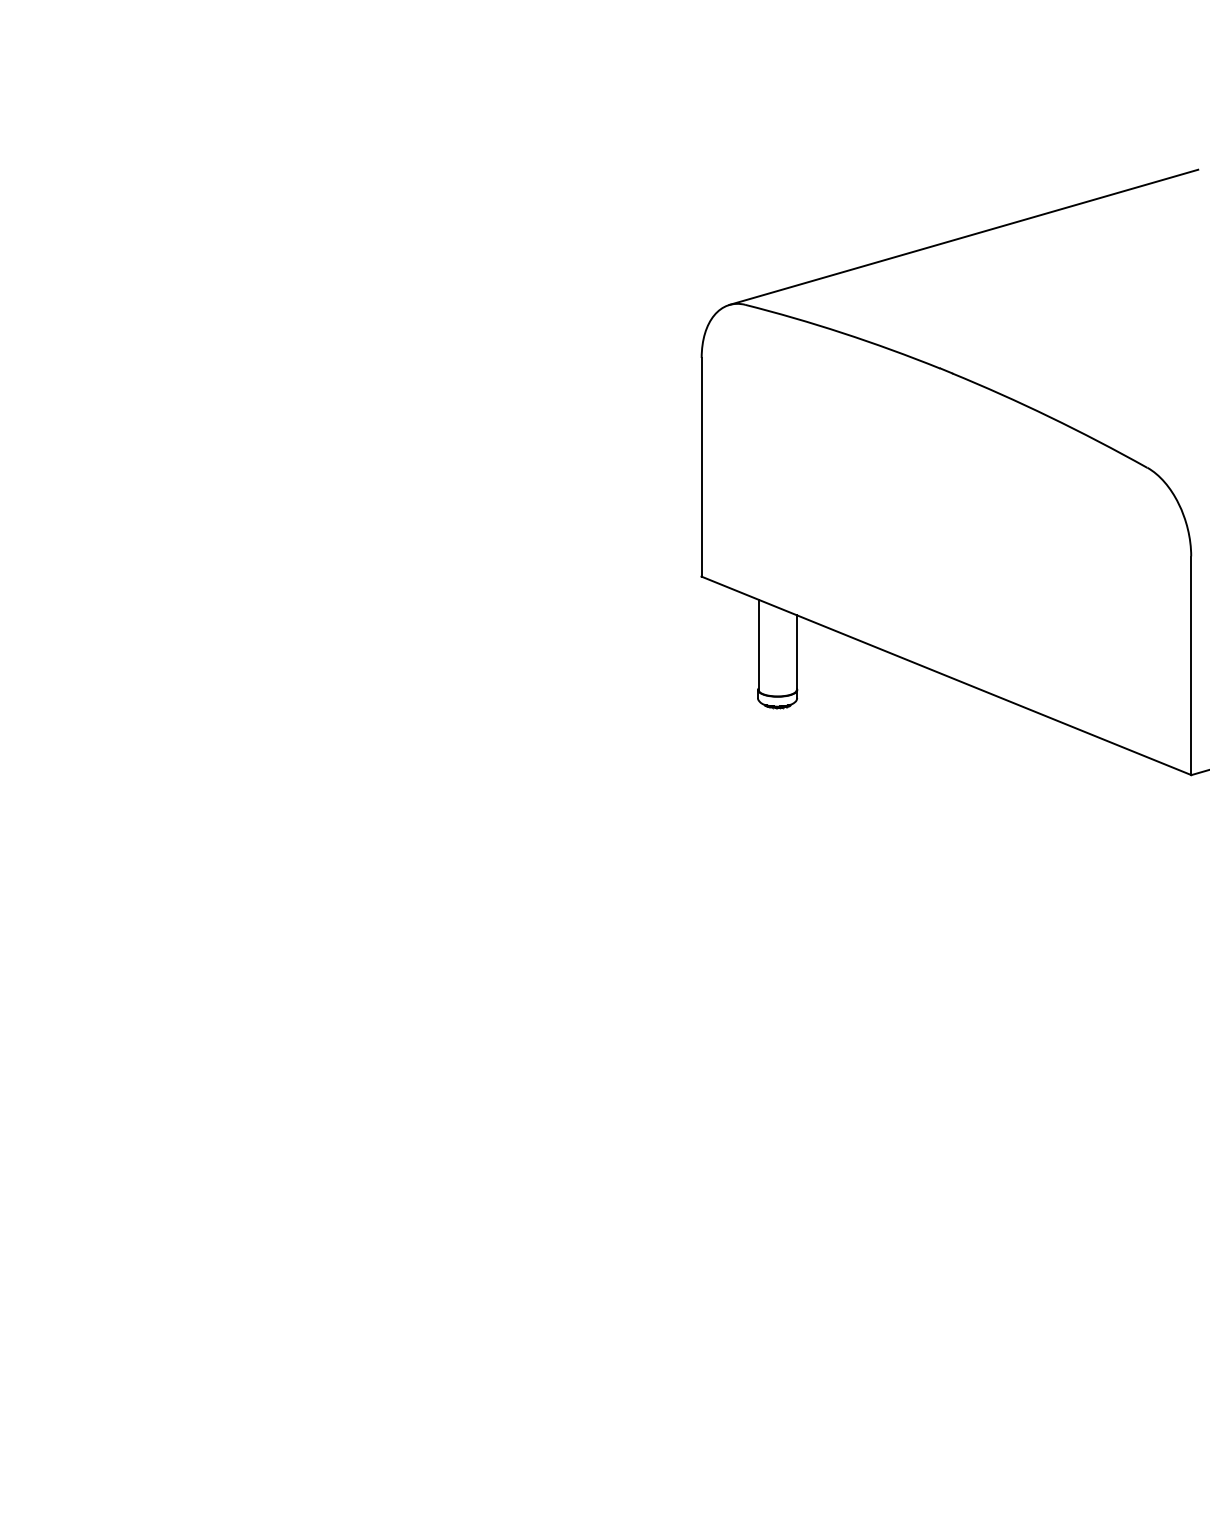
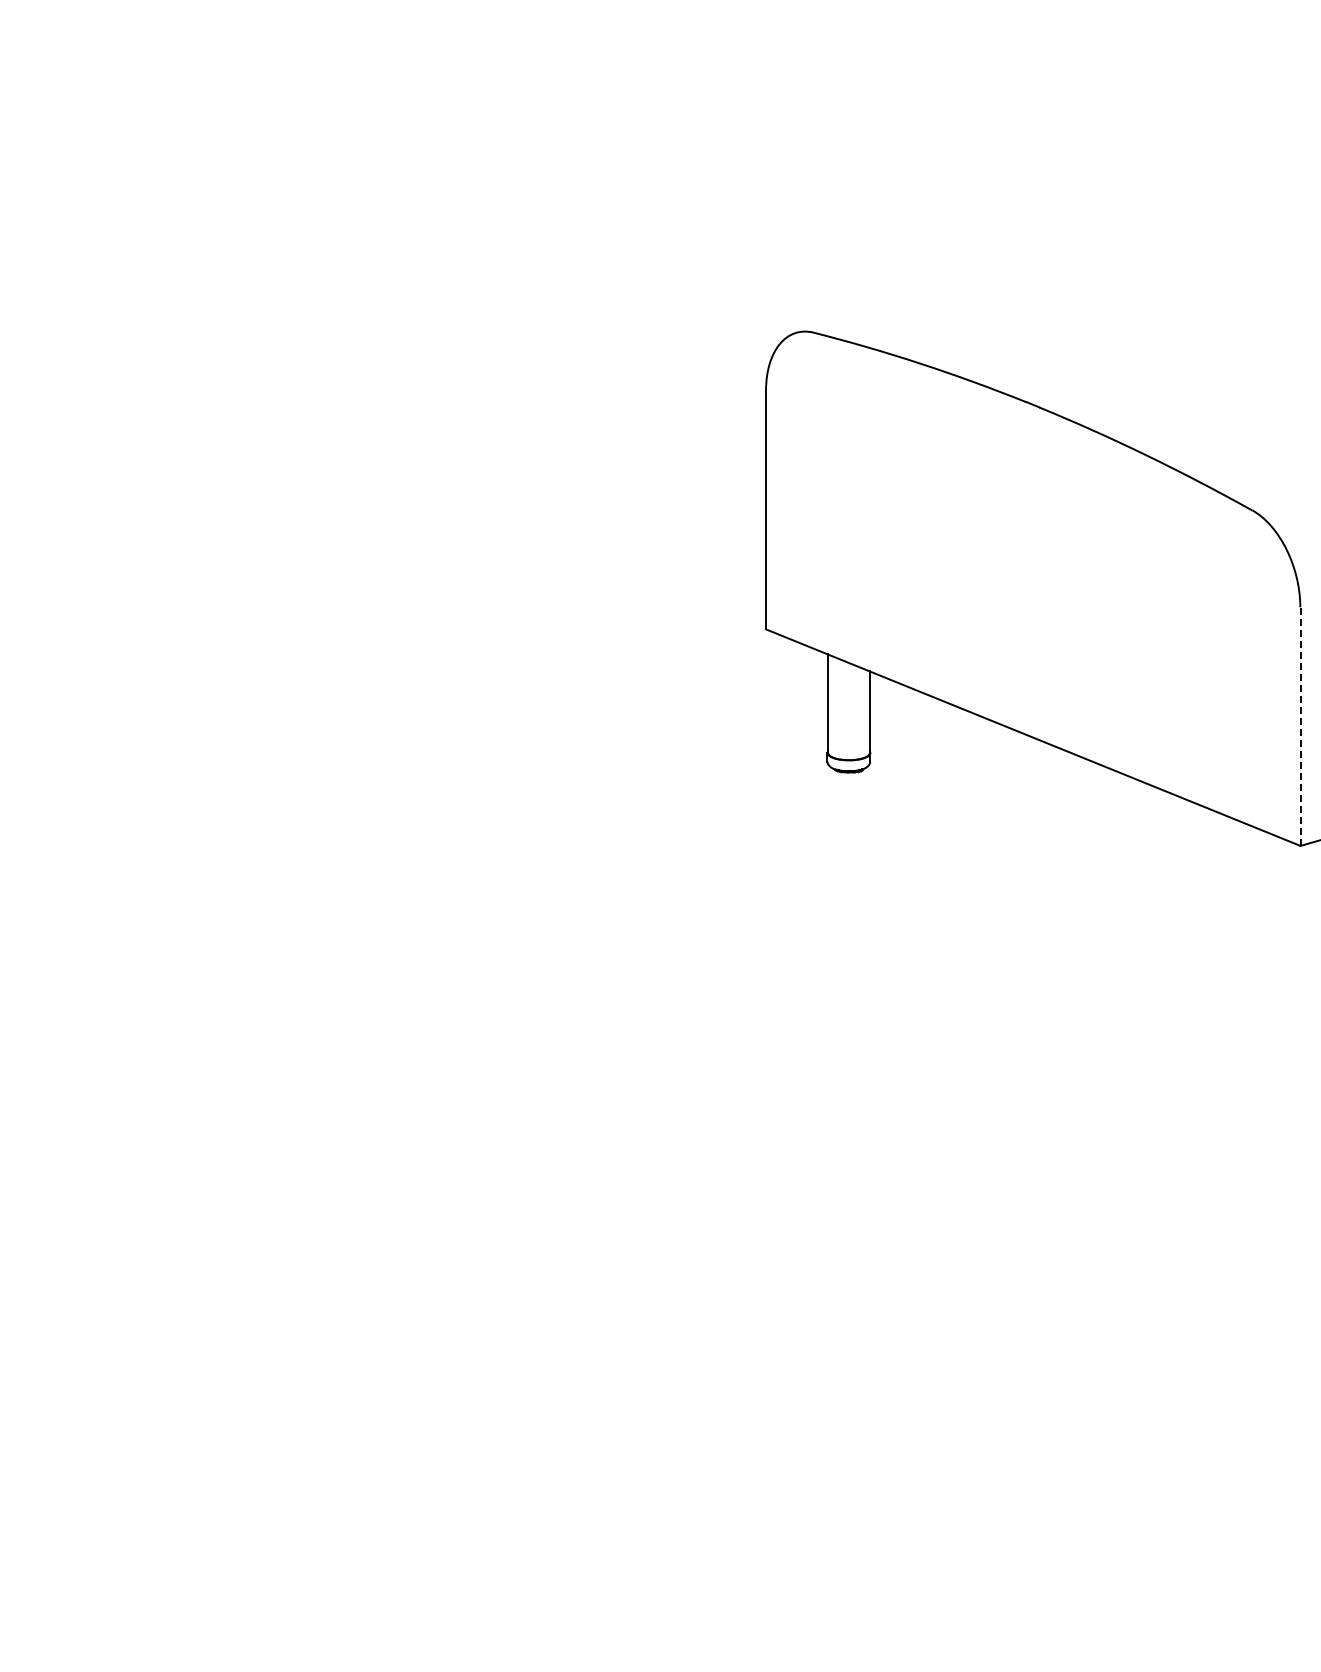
line: (964, 236) -> (1052, 258), removed
line: (1191, 665) -> (1300, 726), solid -> dashed

